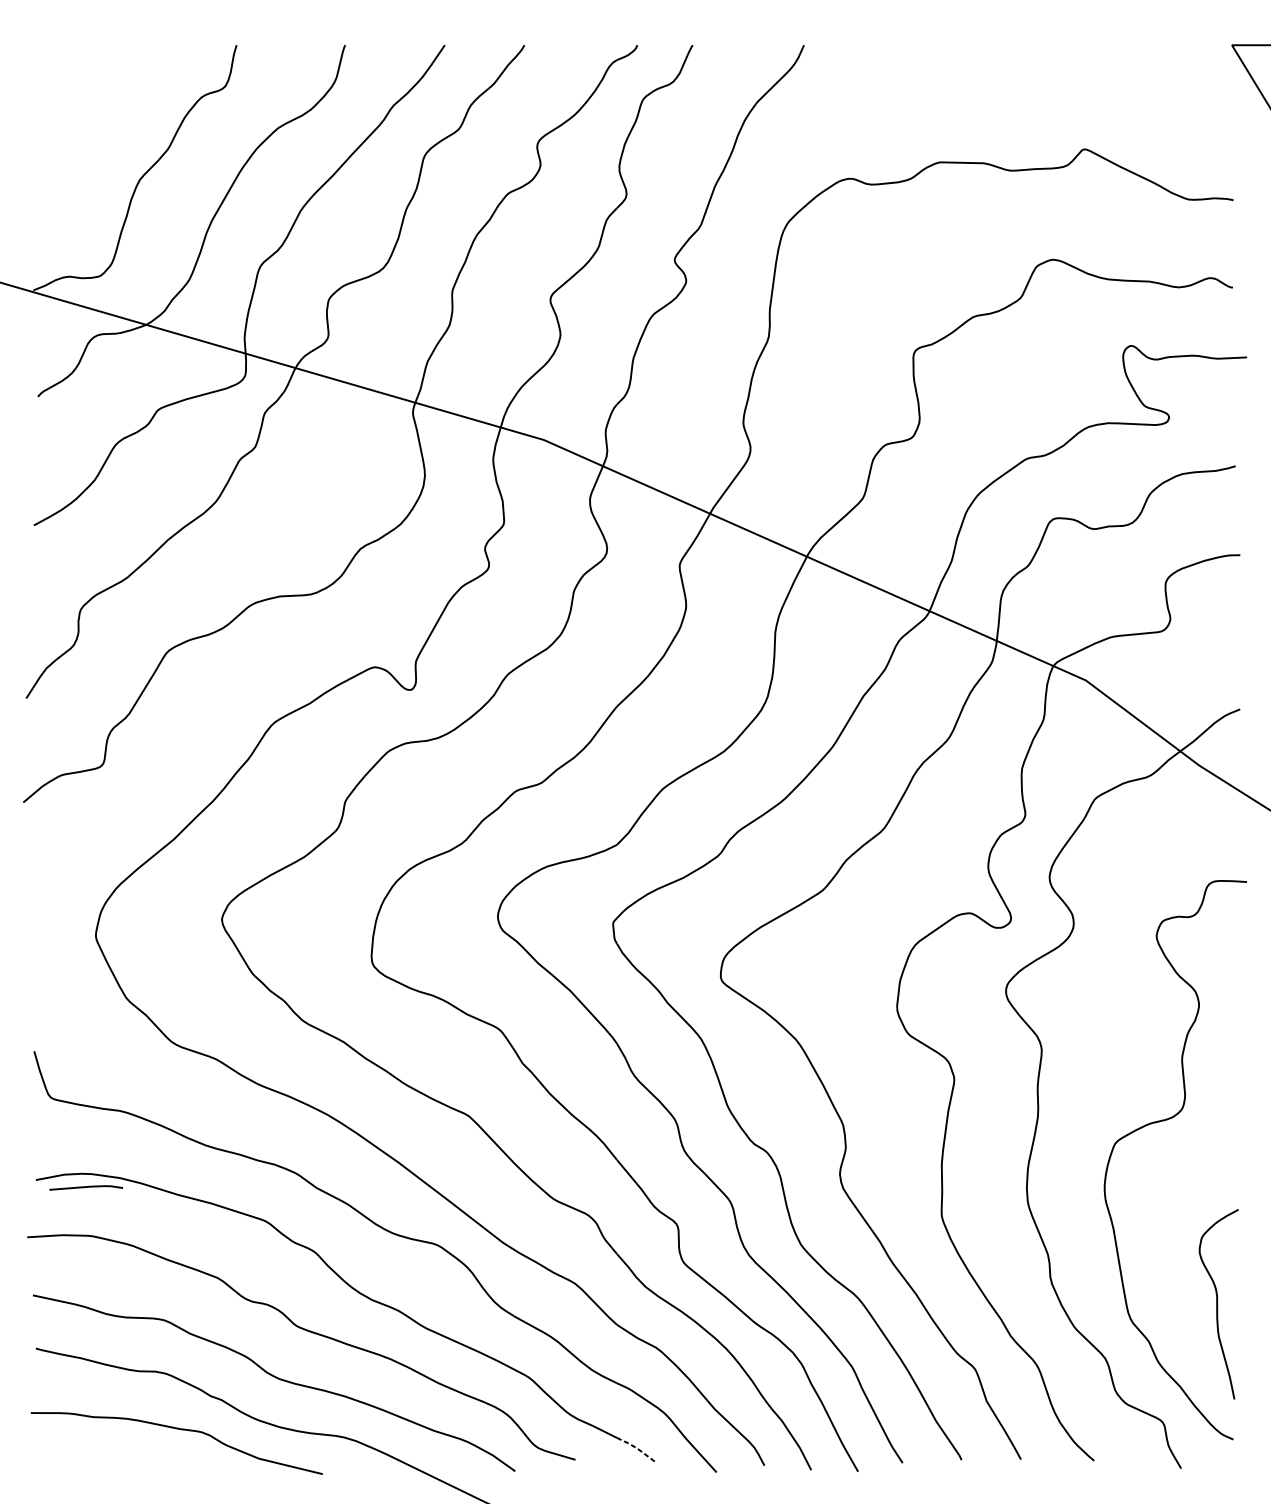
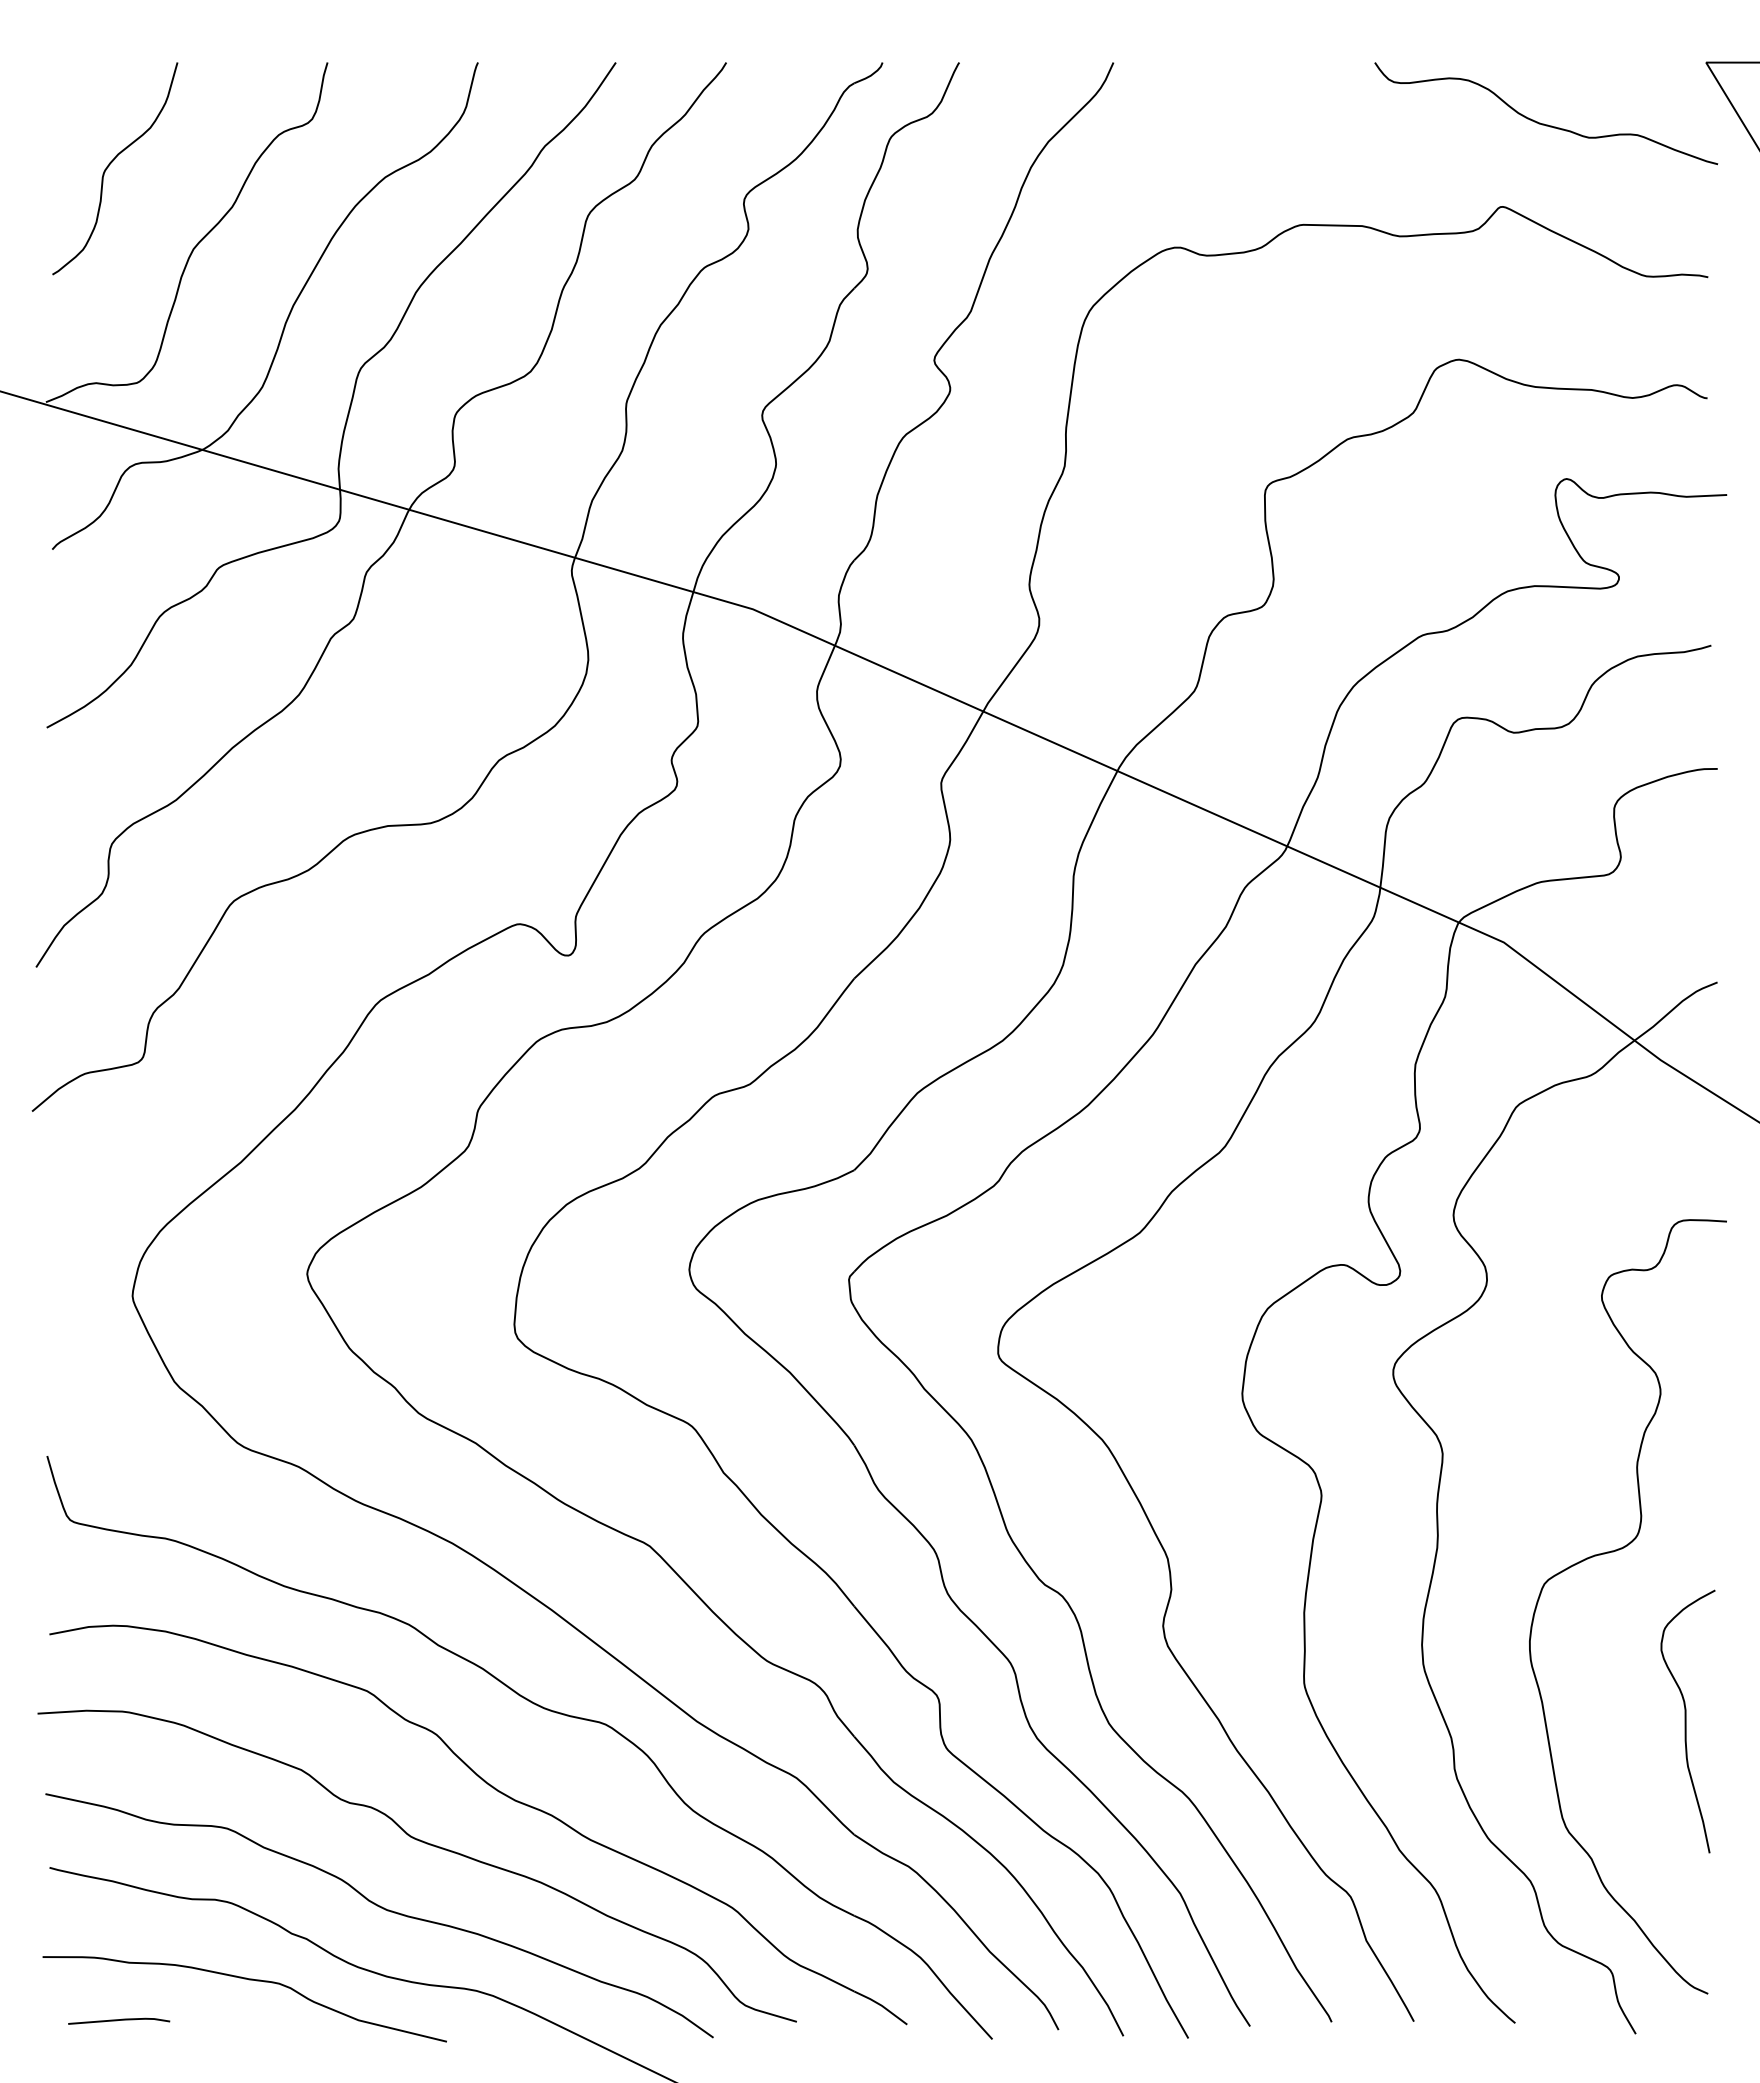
curve: (1115, 89) -> (1544, 123), added
curve: (79, 120) -> (109, 166), added
line: (86, 1187) -> (119, 2020), moved
curve: (1217, 1304) -> (1686, 1721), moved
line: (636, 1448) -> (881, 2005), dashed -> solid

